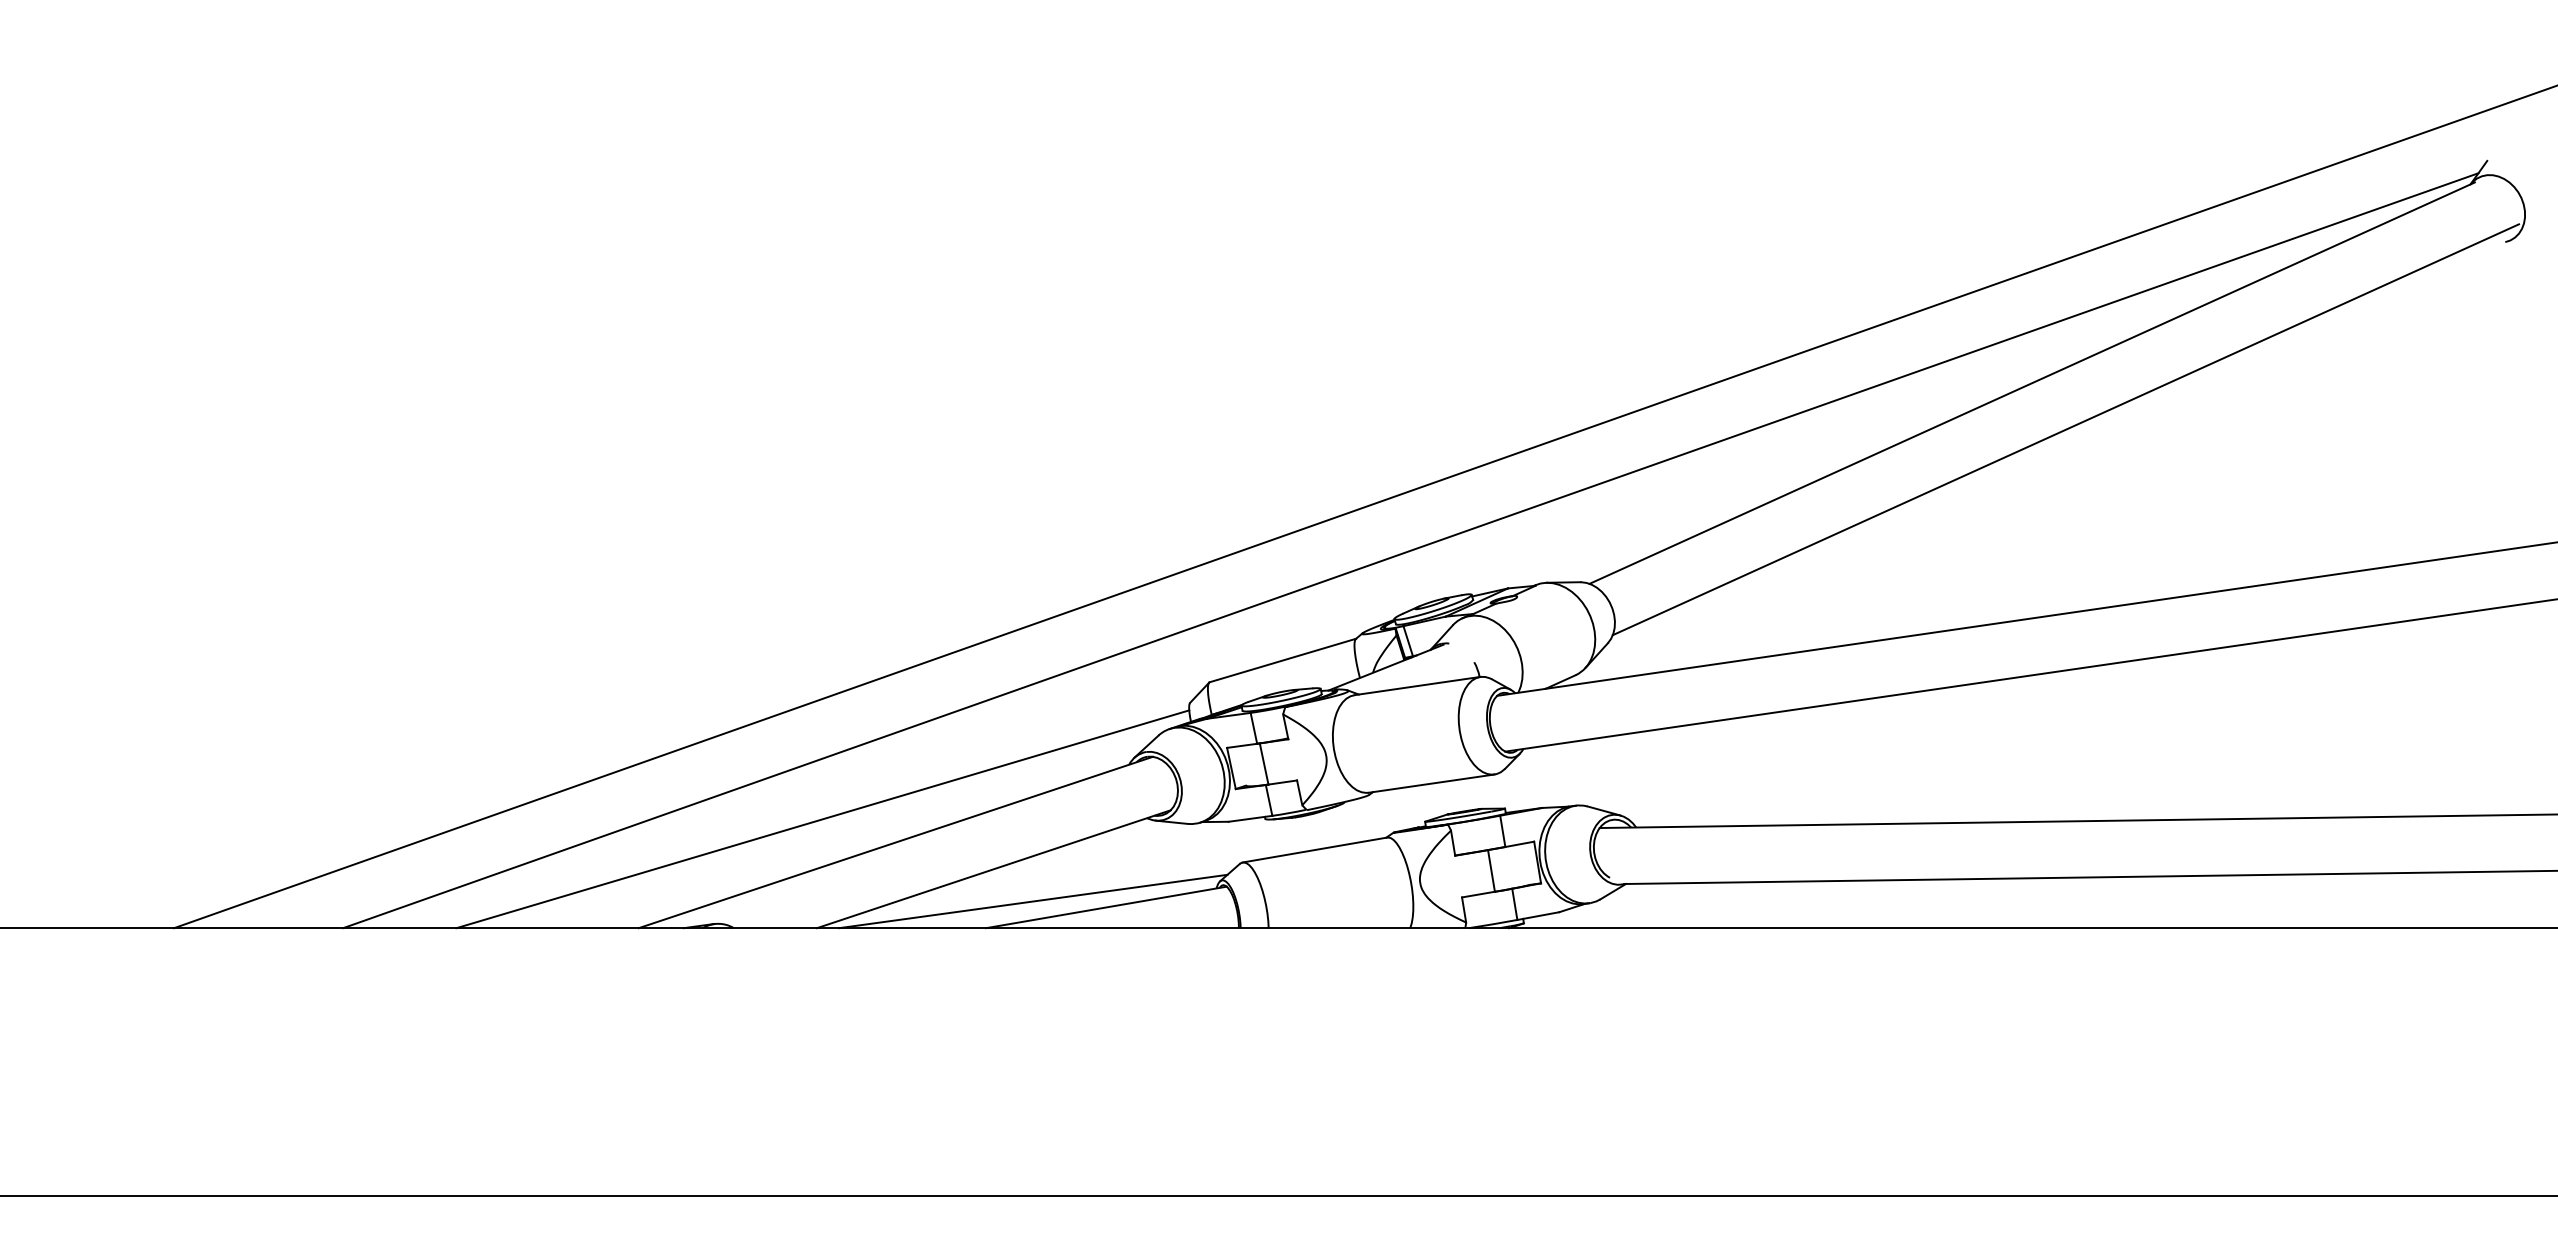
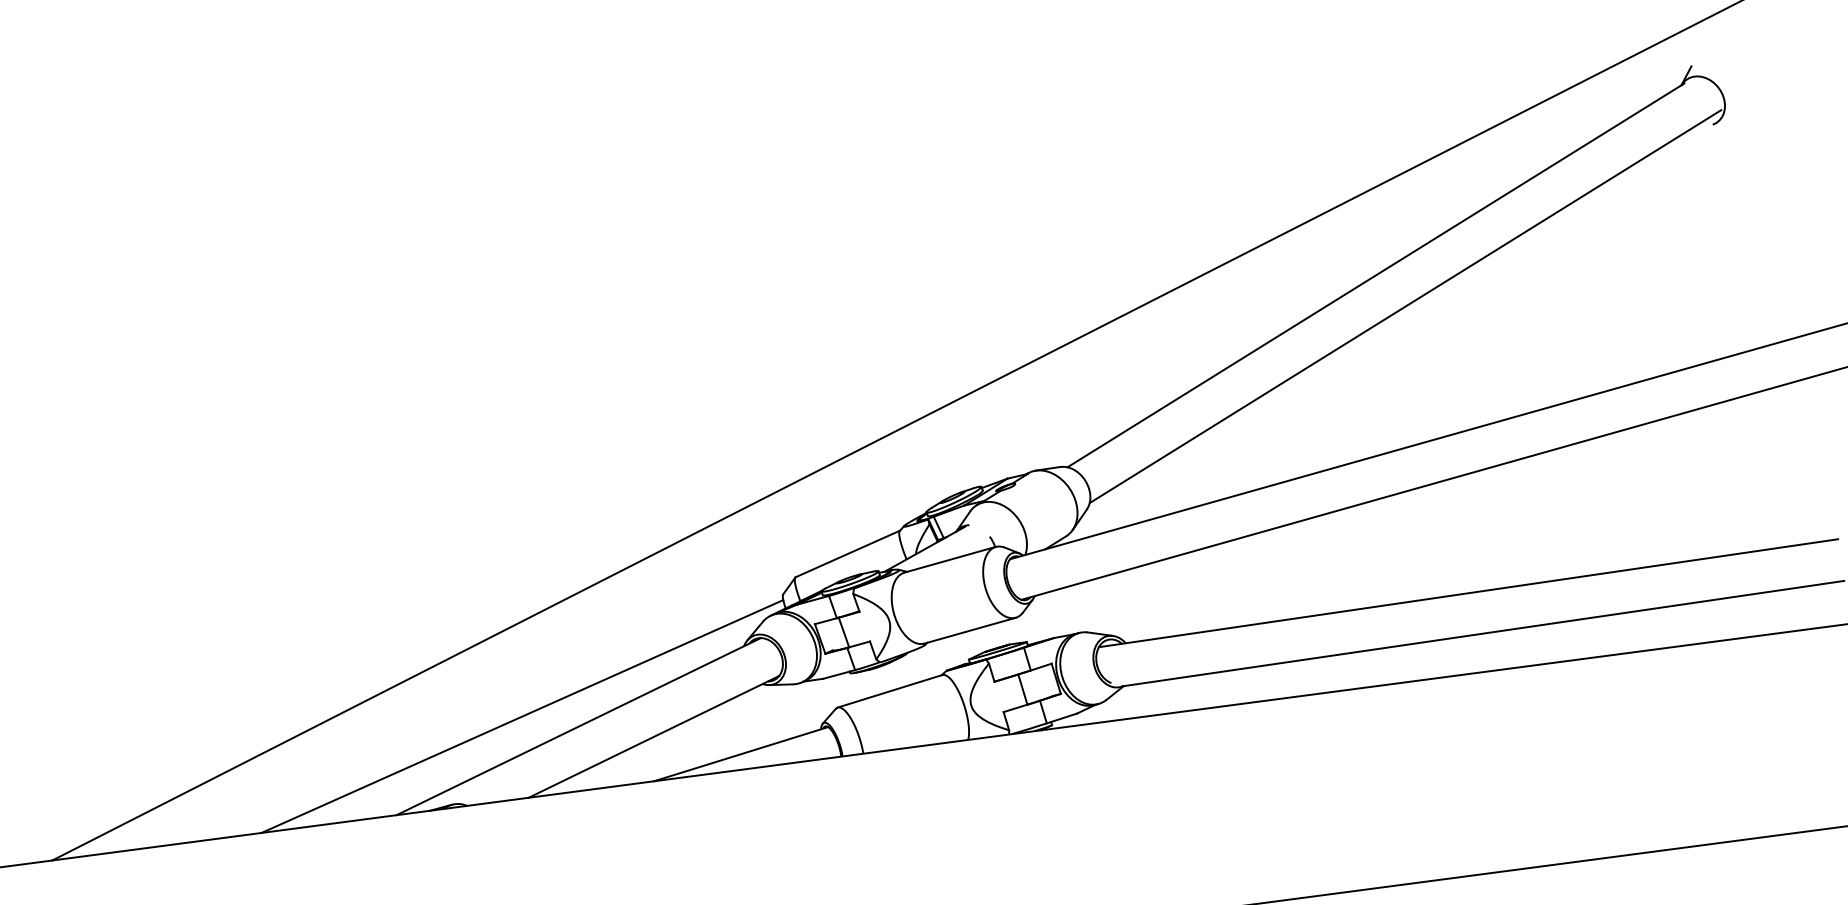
line: (1410, 550) -> (931, 460), removed
line: (1033, 901) -> (686, 756), removed

